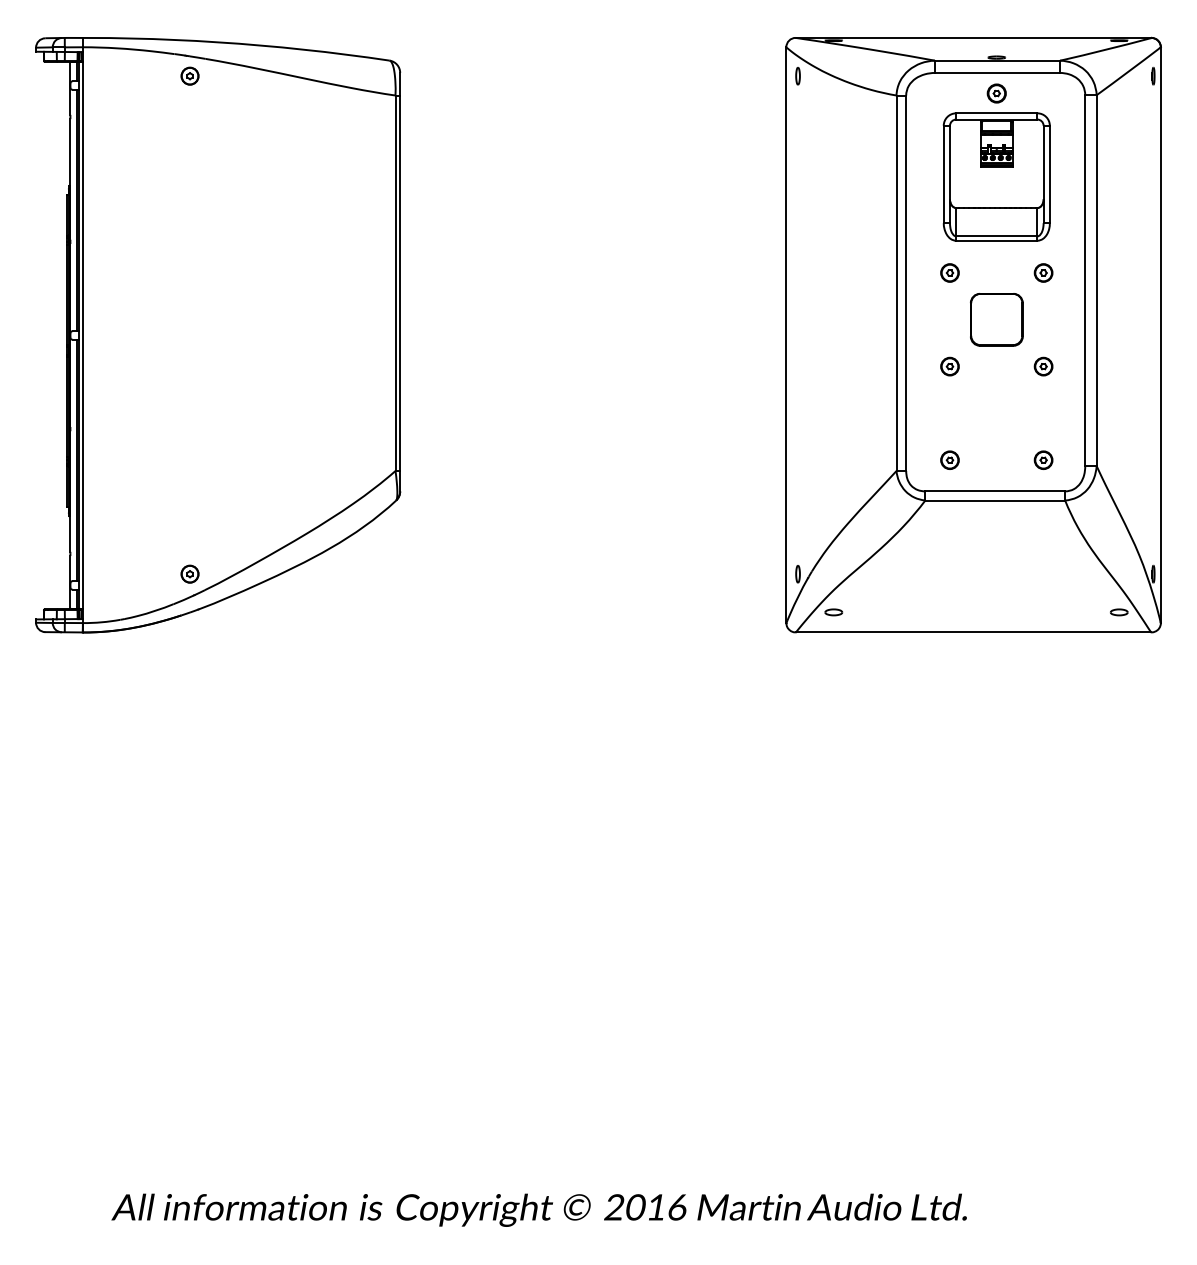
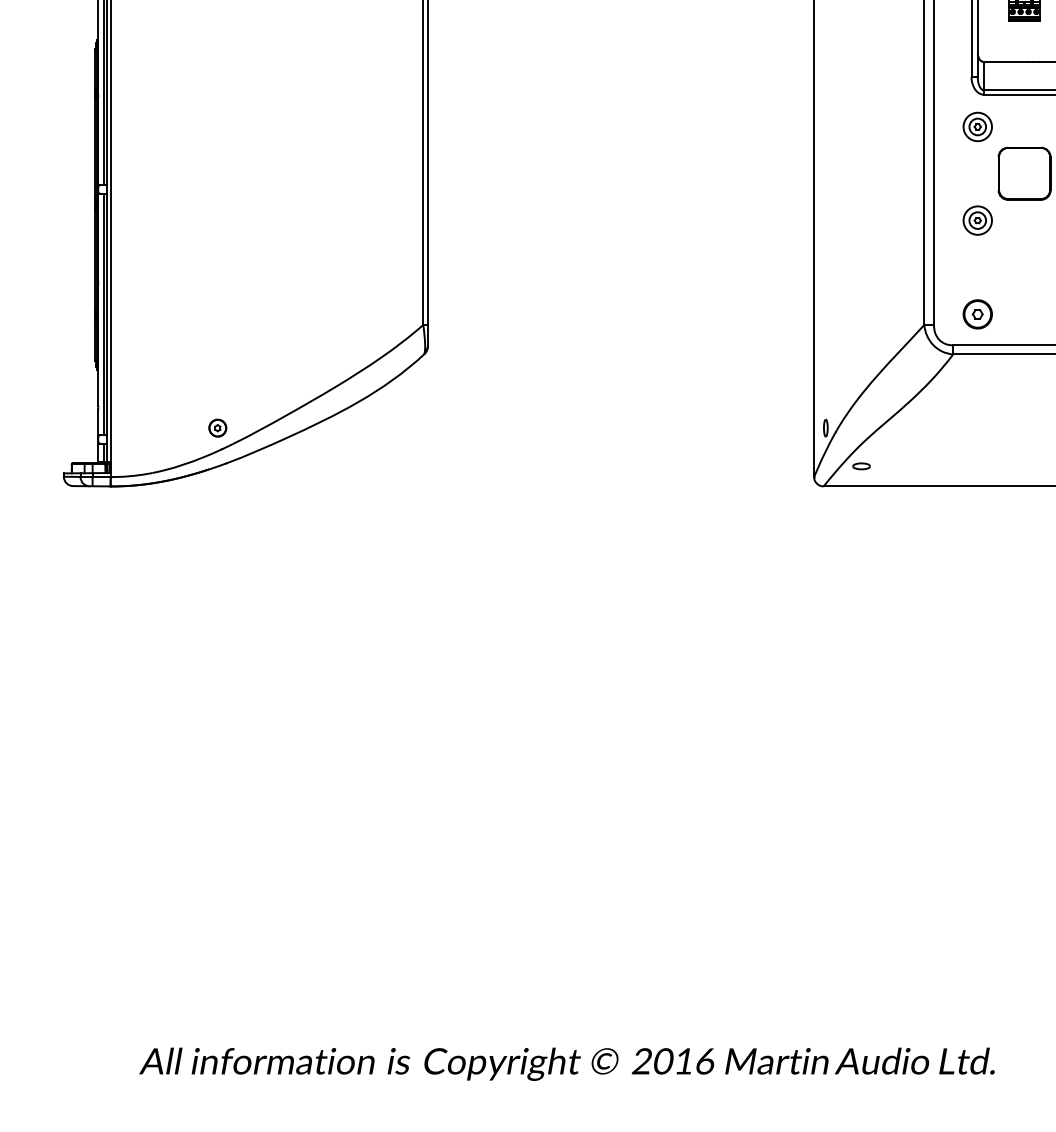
circle: (949, 272) -> (977, 126), size x1.6
circle: (949, 366) -> (977, 220), size x1.6
part: (949, 459) -> (977, 313), size x1.6

